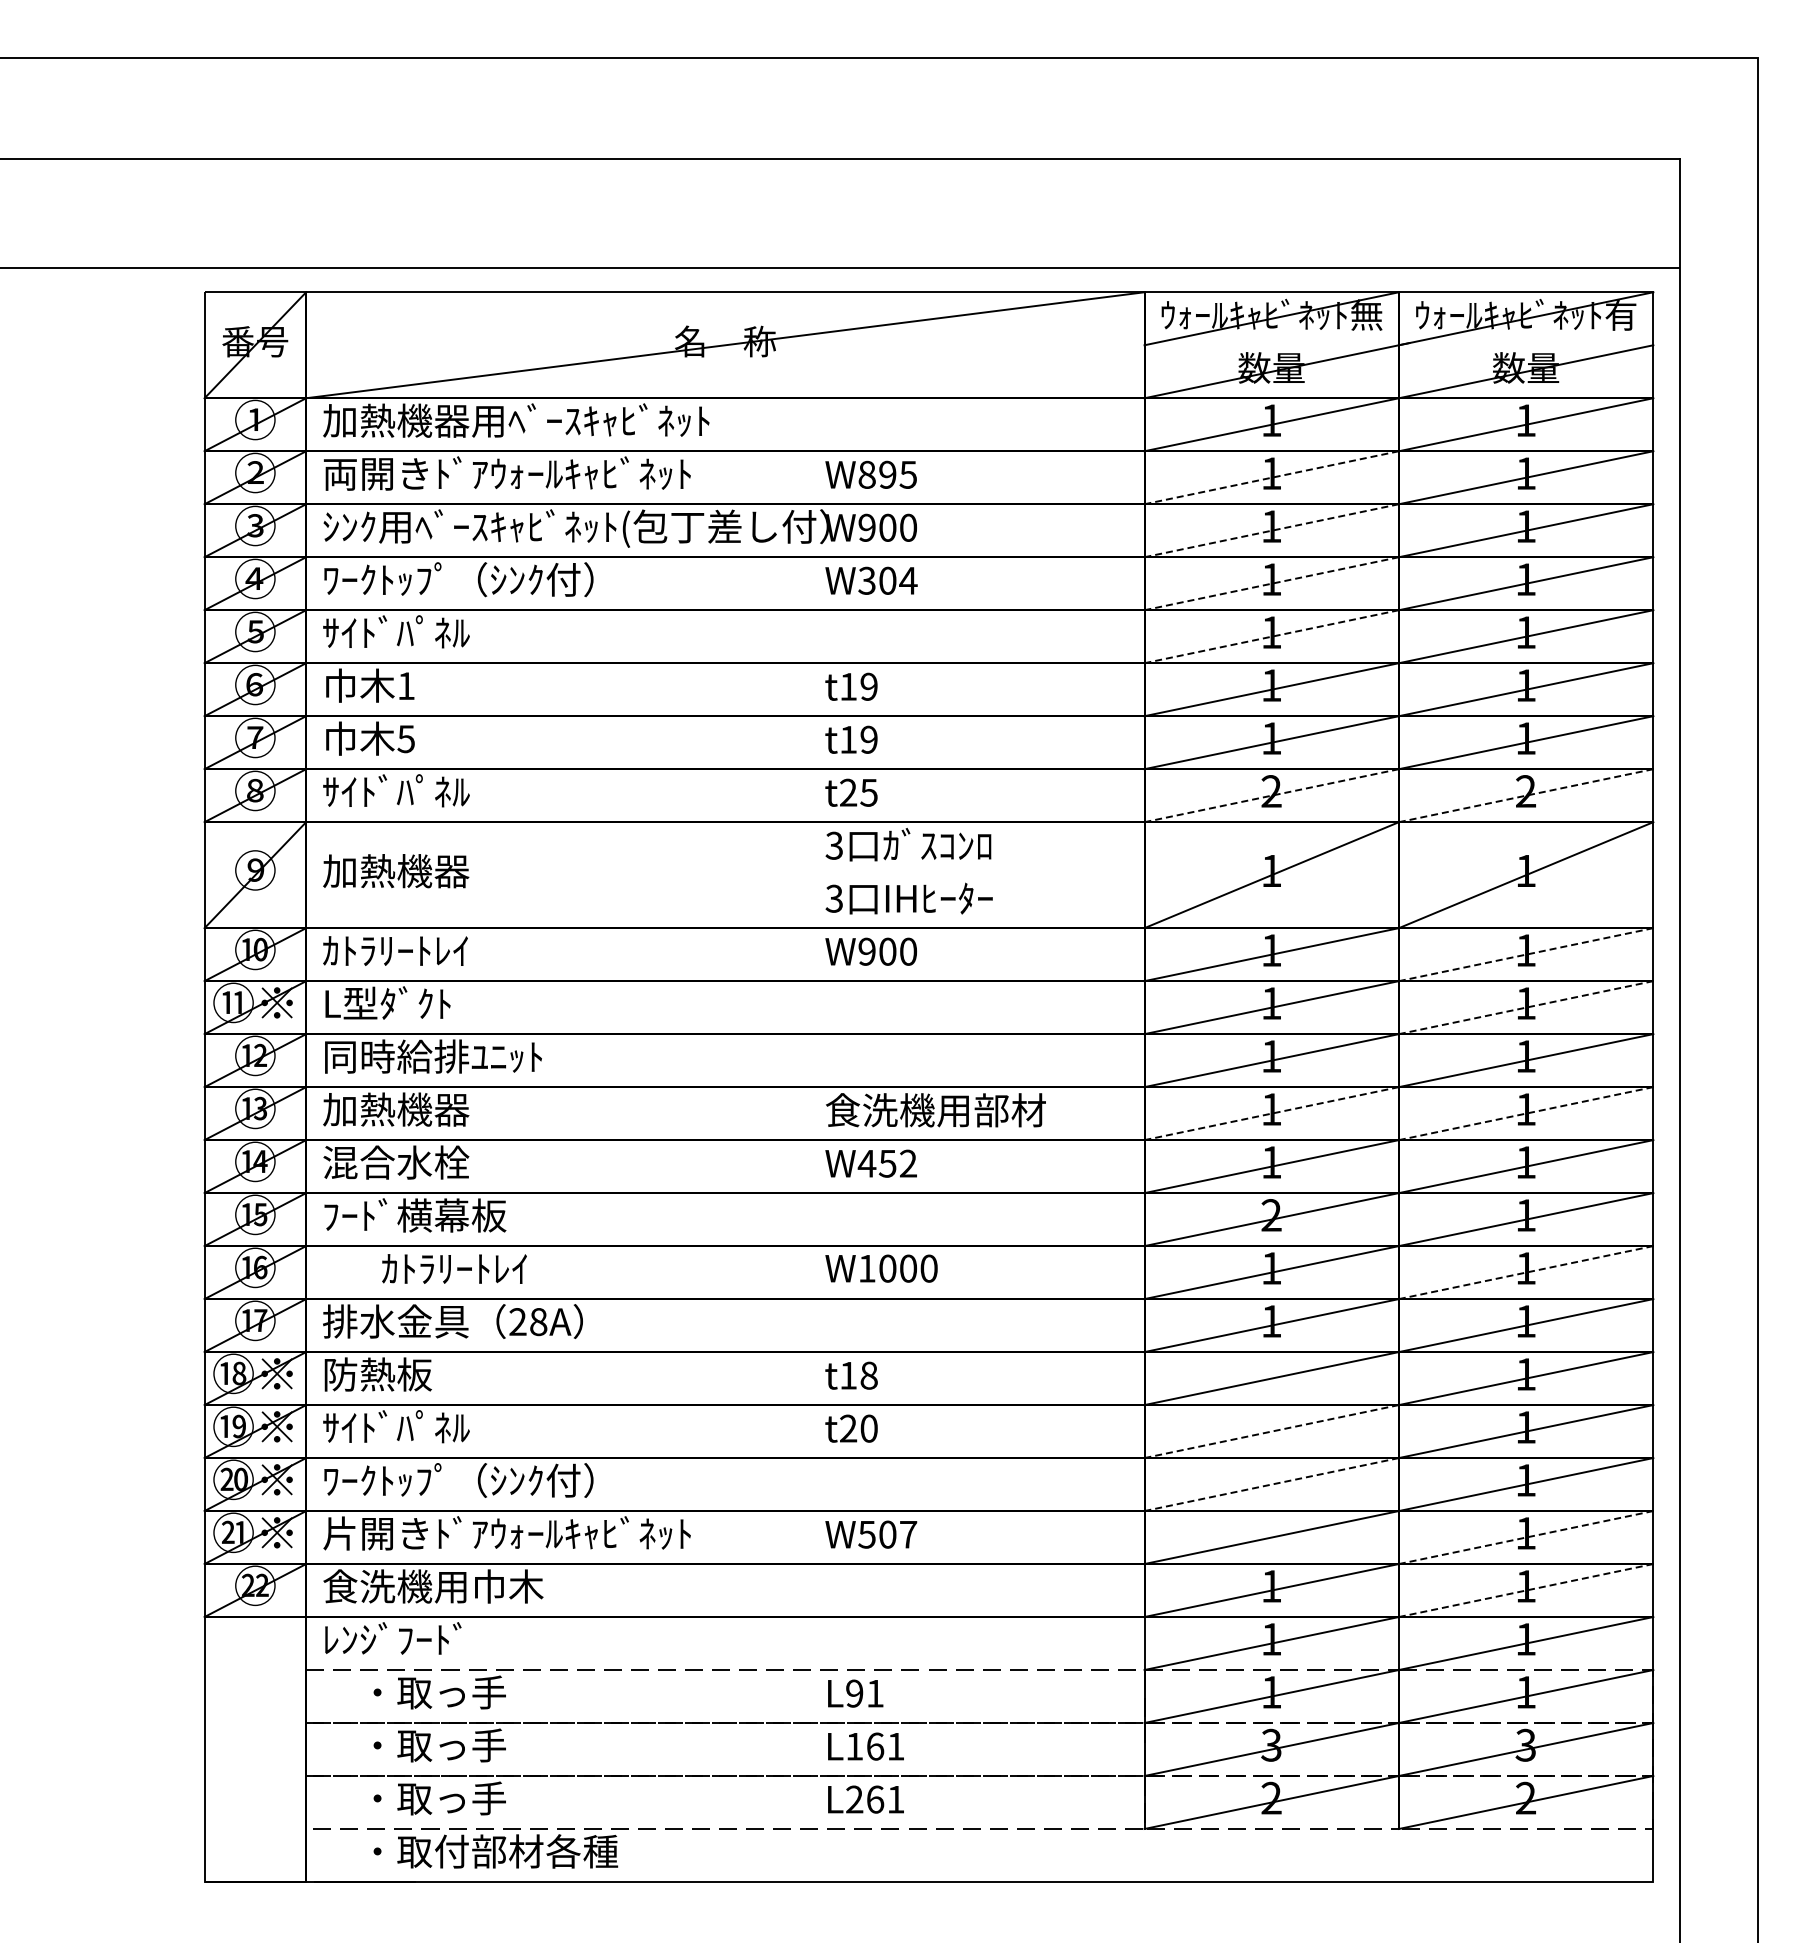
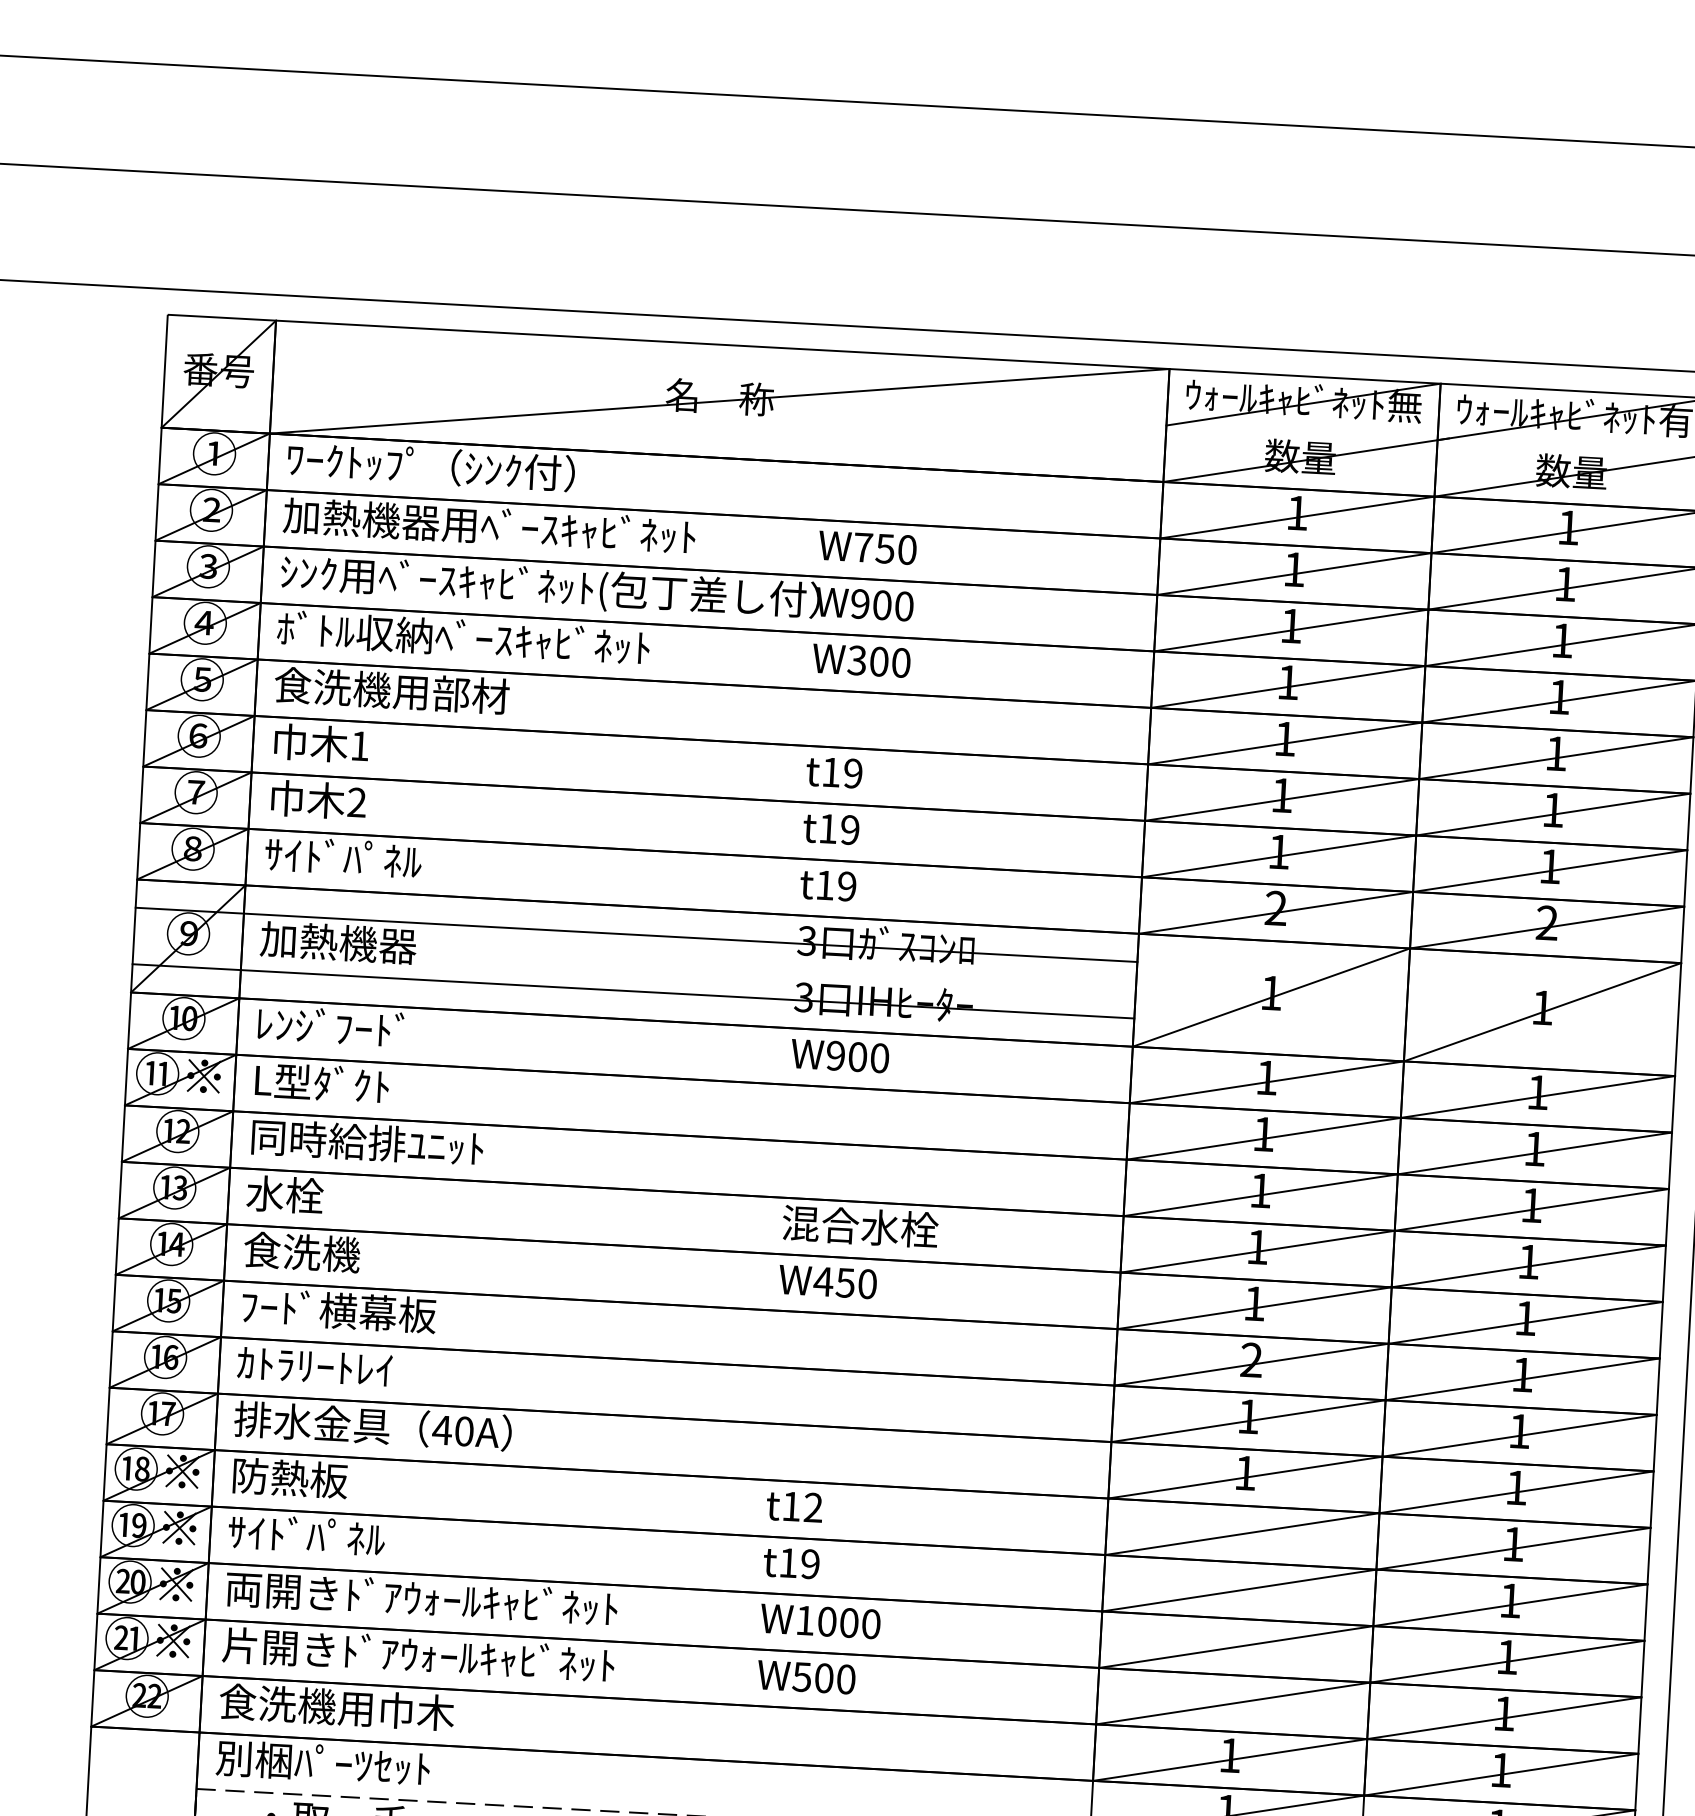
text: (516, 420) -> (492, 469), 加熱機器用ﾍﾞｰｽｷｬﾋﾞﾈｯﾄ -> ﾜｰｸﾄｯﾌﾟ（ｼﾝｸ付）
text: (516, 473) -> (489, 525), 両開きﾄﾞｱｳｫｰﾙｷｬﾋﾞﾈｯﾄ -> 加熱機器用ﾍﾞｰｽｷｬﾋﾞﾈｯﾄ
text: (887, 474) -> (885, 548), W895 -> W750
line: (1271, 477) -> (1294, 573), dashed -> solid
line: (1271, 530) -> (1291, 630), dashed -> solid
text: (497, 579) -> (463, 637), ﾜｰｸﾄｯﾌﾟ（ｼﾝｸ付） -> ﾎﾞﾄﾙ収納ﾍﾞｰｽｷｬﾋﾞﾈｯﾄ
text: (908, 580) -> (901, 662), W304 -> W300
line: (1271, 583) -> (1288, 686), dashed -> solid
text: (433, 632) -> (392, 690), ｻｲﾄﾞﾊﾟﾈﾙ -> 食洗機用部材
line: (1271, 636) -> (1284, 743), dashed -> solid
text: (405, 739) -> (356, 803), 5 -> 2
text: (858, 792) -> (835, 885), t25 -> t19
line: (1271, 795) -> (1275, 912), dashed -> solid
line: (1526, 795) -> (1547, 927), dashed -> solid
line: (674, 848) -> (636, 934), added
line: (674, 901) -> (633, 991), added
text: (395, 949) -> (333, 1026), ｶﾄﾗﾘｰﾄﾚｲ -> ﾚﾝｼﾞﾌｰﾄﾞ
line: (1526, 954) -> (1538, 1096), dashed -> solid
line: (1526, 1007) -> (1535, 1153), dashed -> solid
text: (396, 1109) -> (325, 1196), 加熱機器 -> 水栓
text: (935, 1110) -> (899, 1228), 食洗機用部材 -> 混合水栓
line: (1271, 1113) -> (1257, 1251), dashed -> solid
line: (1526, 1113) -> (1529, 1266), dashed -> solid
text: (396, 1162) -> (322, 1253), 混合水栓 -> 食洗機
text: (908, 1163) -> (867, 1283), W452 -> W450
text: (454, 1268) -> (314, 1366), moved
text: (881, 1268) -> (820, 1621), moved
line: (1526, 1272) -> (1520, 1435), dashed -> solid
text: (527, 1321) -> (452, 1430), 28A -> 40A
text: (868, 1375) -> (812, 1507), t18 -> t12
text: (858, 1428) -> (799, 1563), t20 -> t19
line: (1271, 1431) -> (1239, 1590), dashed -> solid
text: (506, 1480) -> (420, 1598), ﾜｰｸﾄｯﾌﾟ（ｼﾝｸ付） -> 両開きﾄﾞｱｳｫｰﾙｷｬﾋﾞﾈｯﾄ
line: (1271, 1484) -> (1236, 1646), dashed -> solid
text: (908, 1534) -> (846, 1679), W507 -> W500
line: (1526, 1537) -> (1504, 1718), dashed -> solid
line: (1526, 1590) -> (1501, 1774), dashed -> solid
text: (423, 1639) -> (323, 1763), ﾚﾝｼﾞﾌｰﾄﾞ -> 別梱ﾊﾟｰﾂｾｯﾄ

